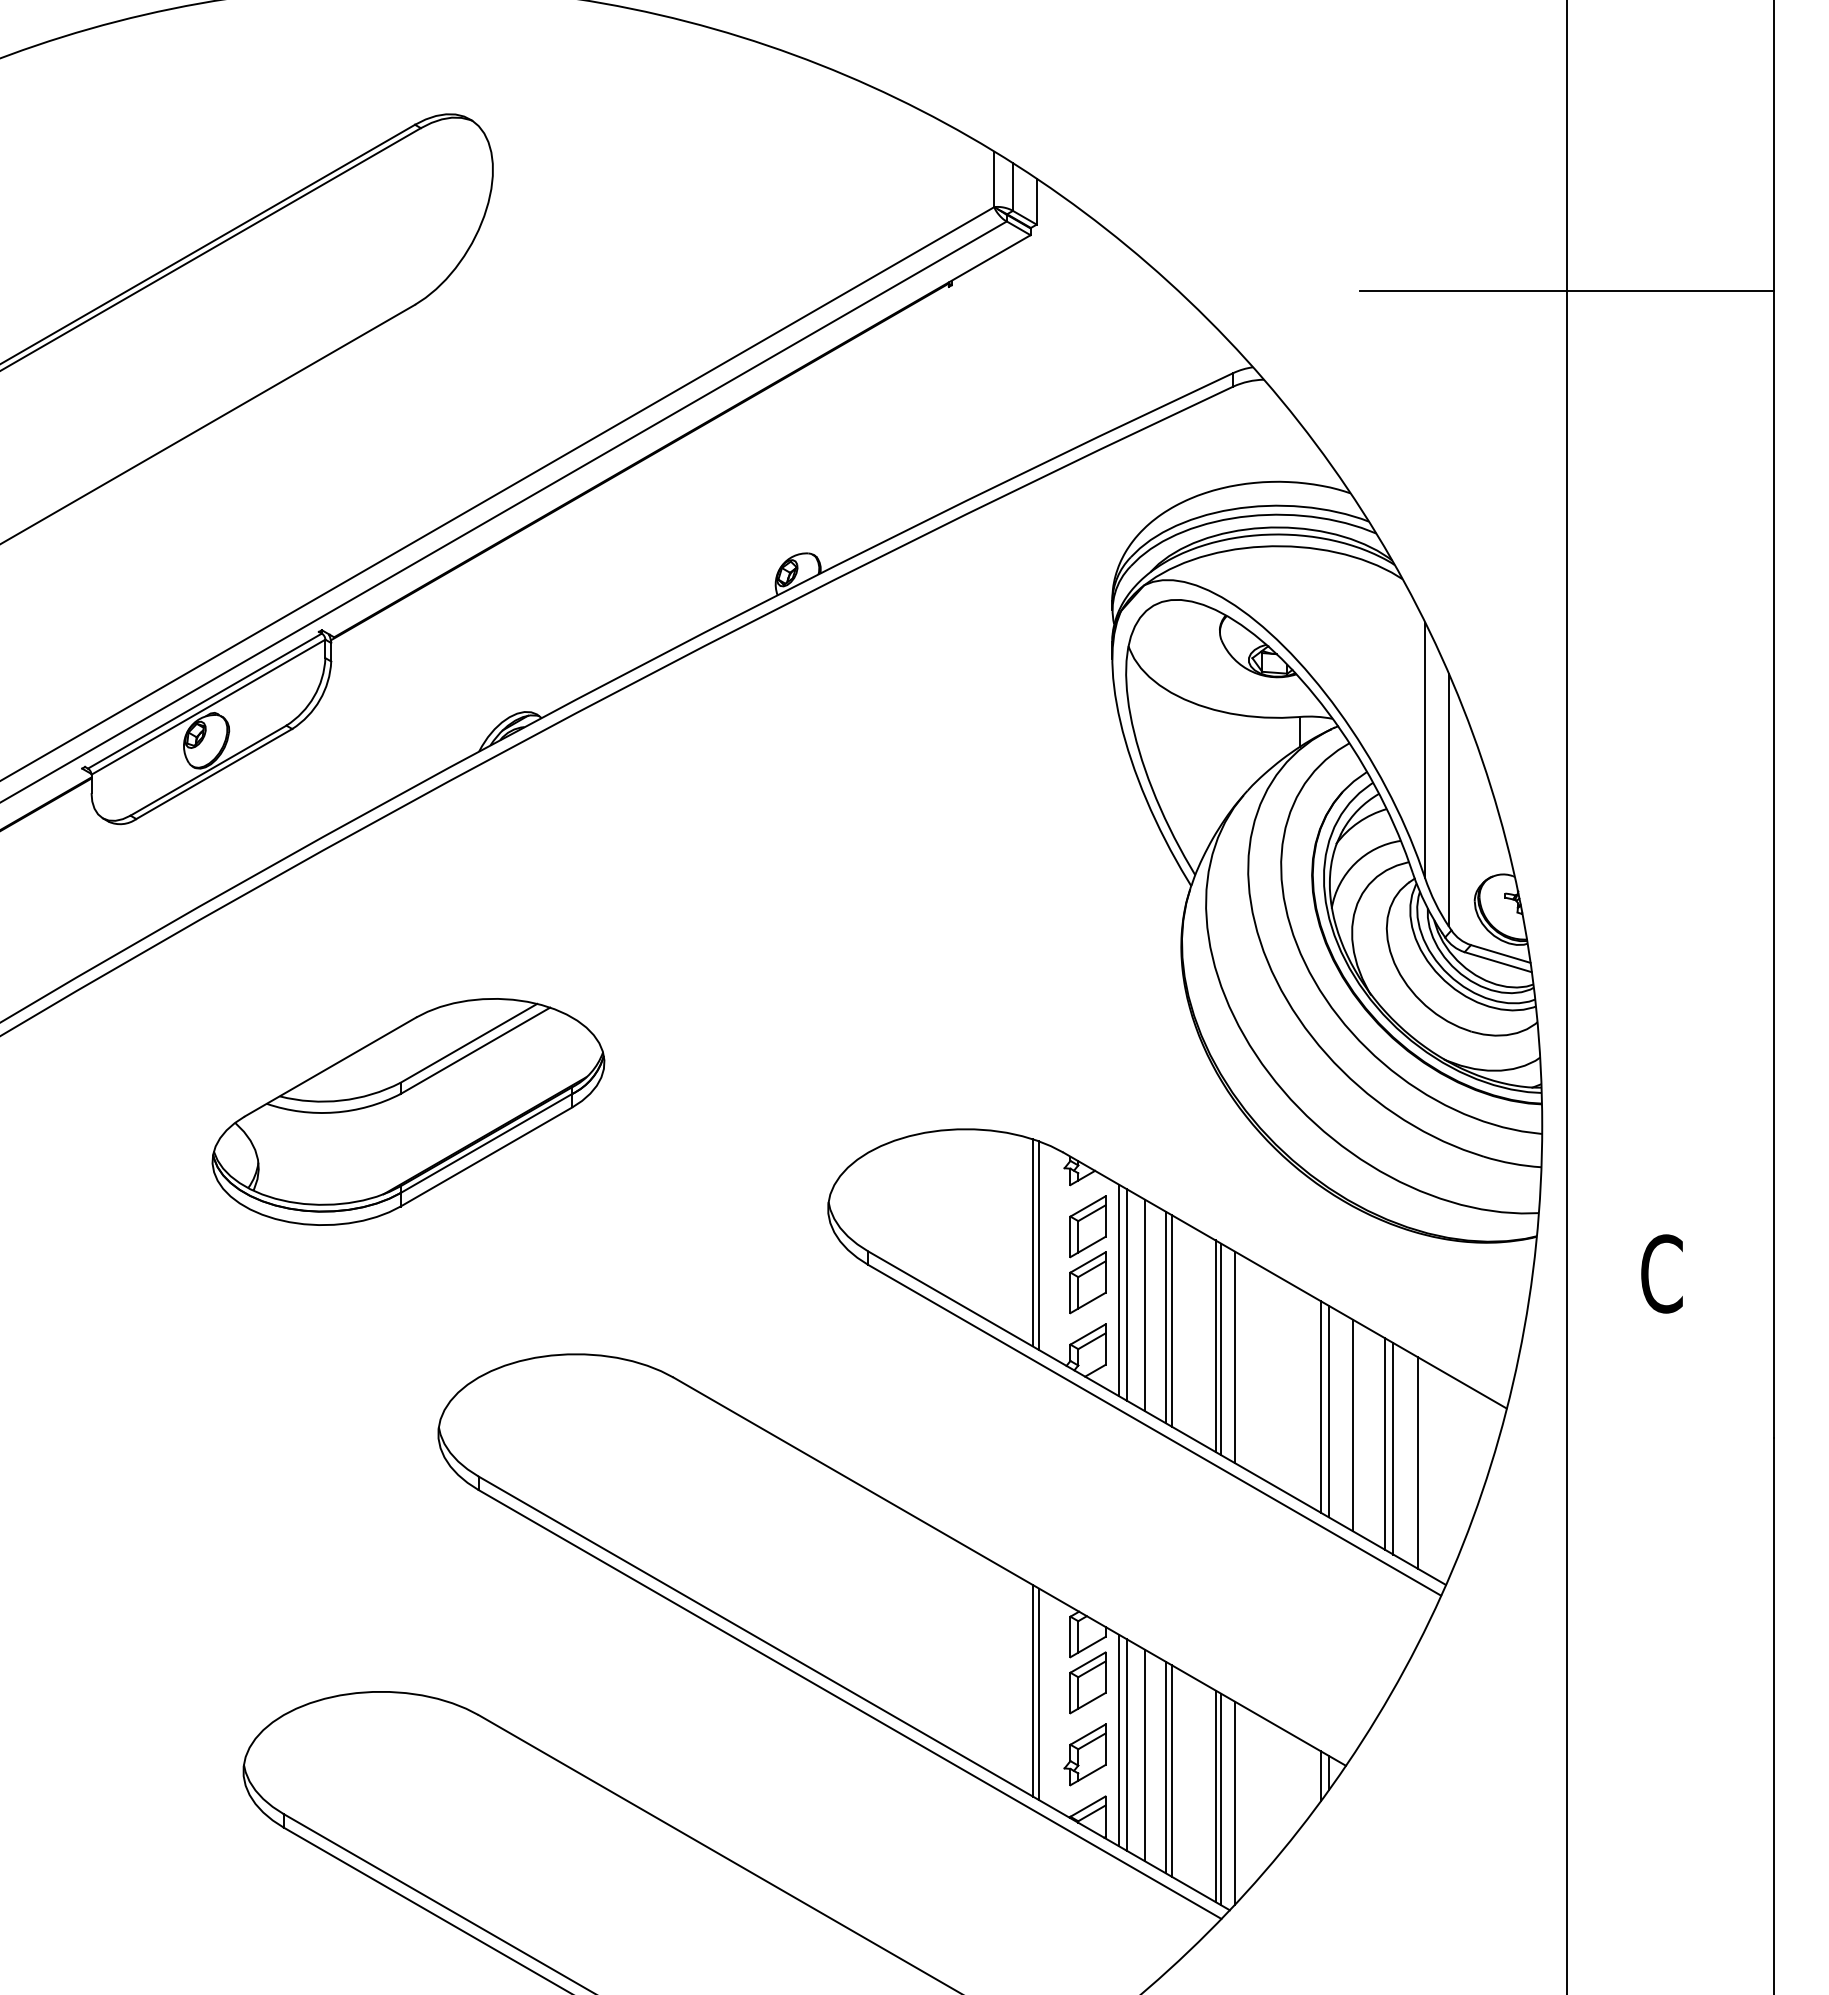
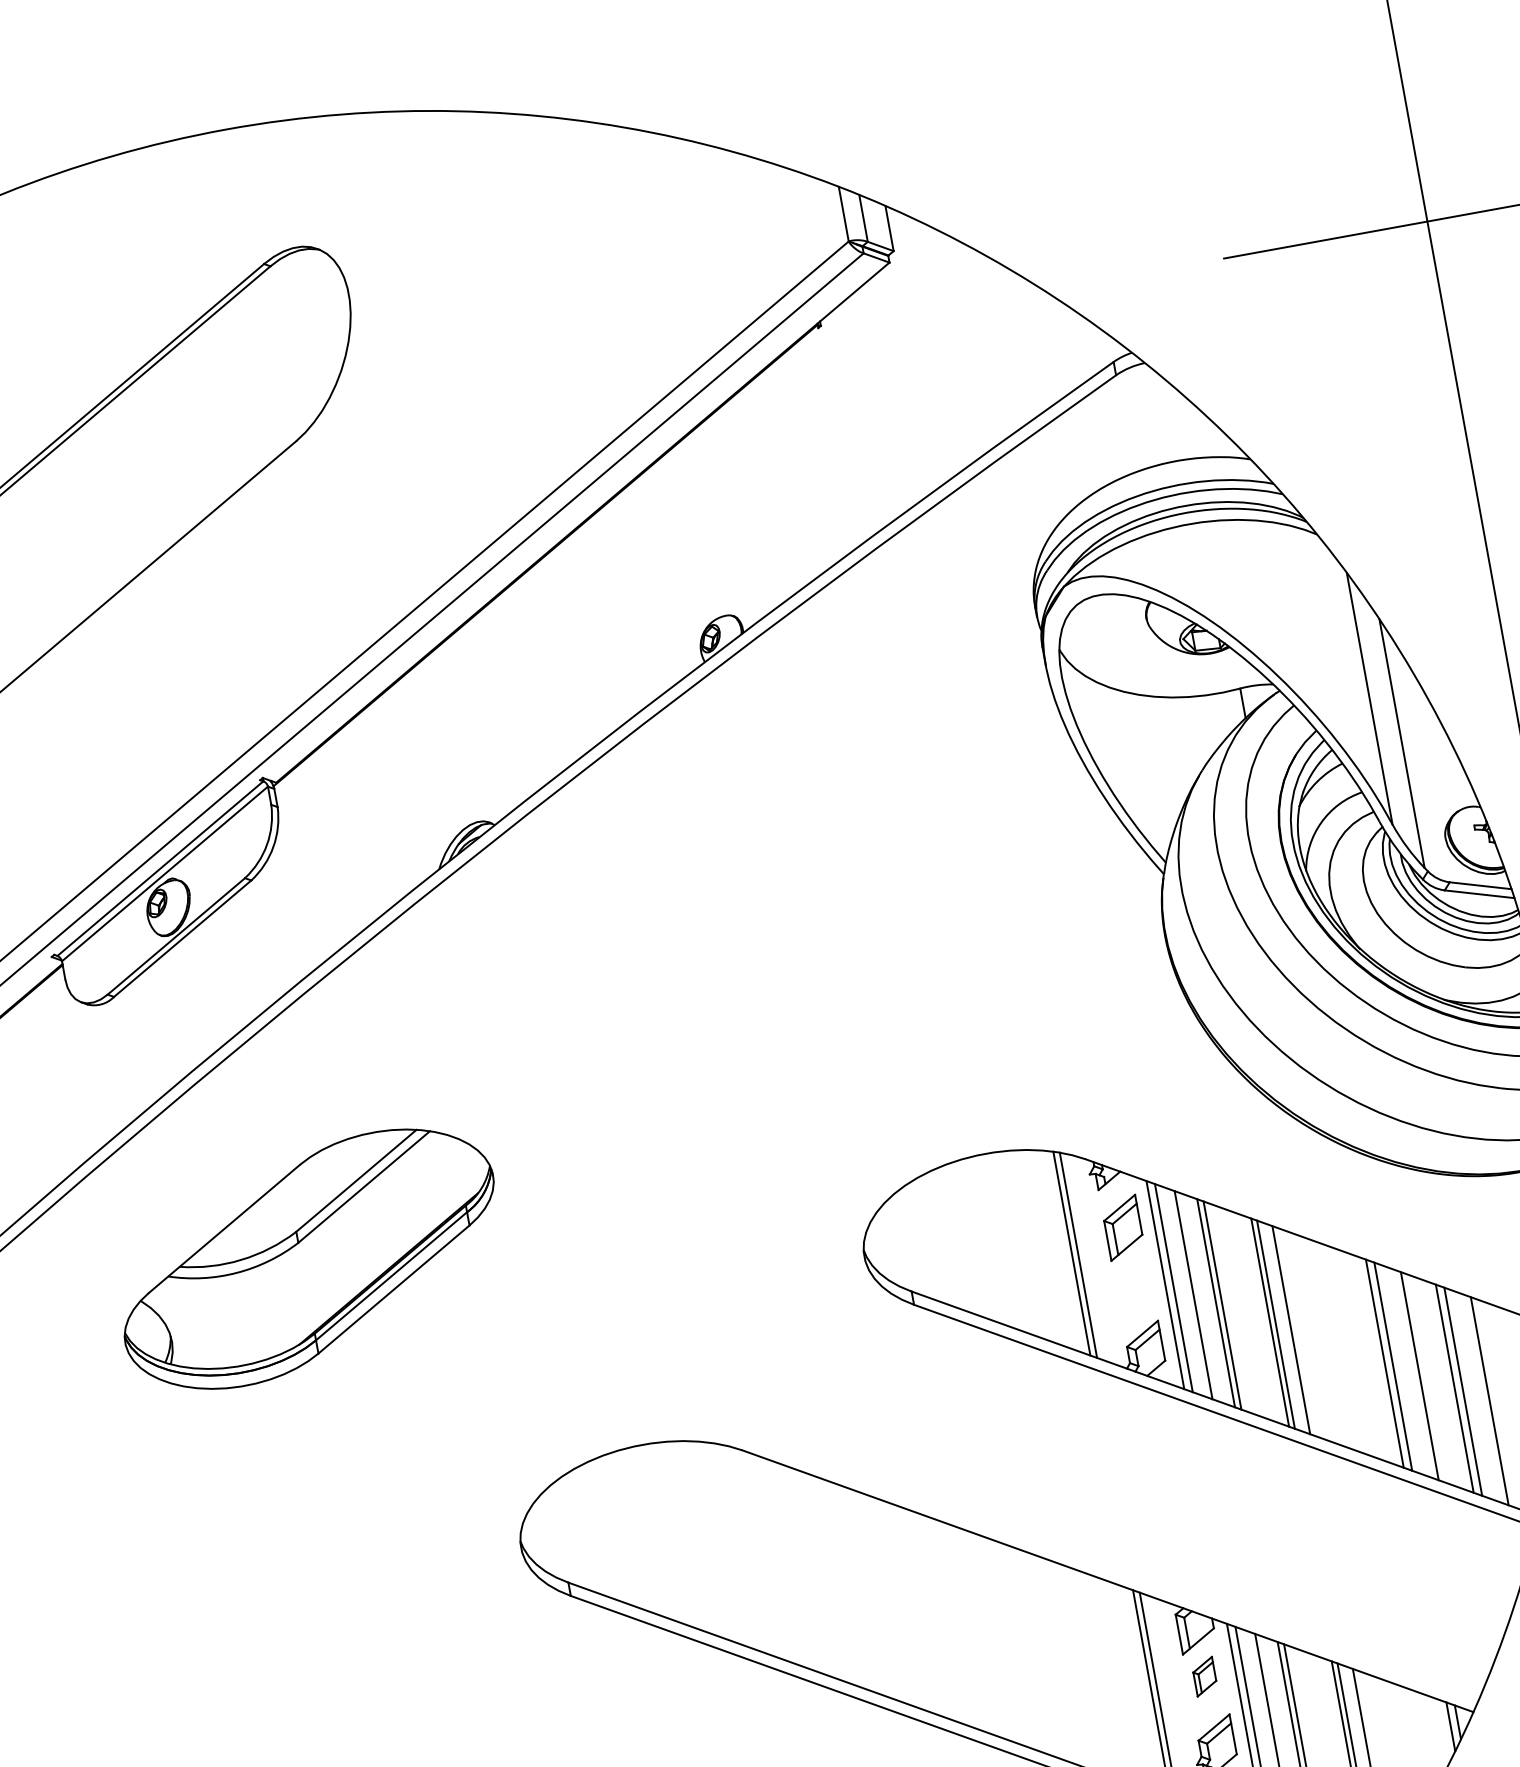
part: (408, 1111) -> (309, 1258), moved
part: (1087, 1282) -> (1132, 1282), removed
part: (1087, 1682) -> (1204, 1676), size x0.6

